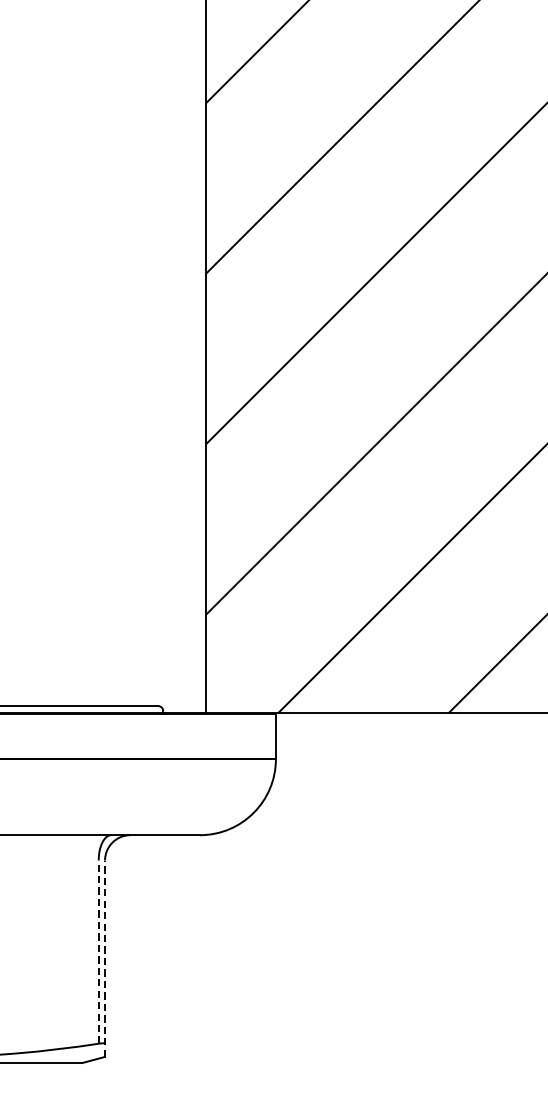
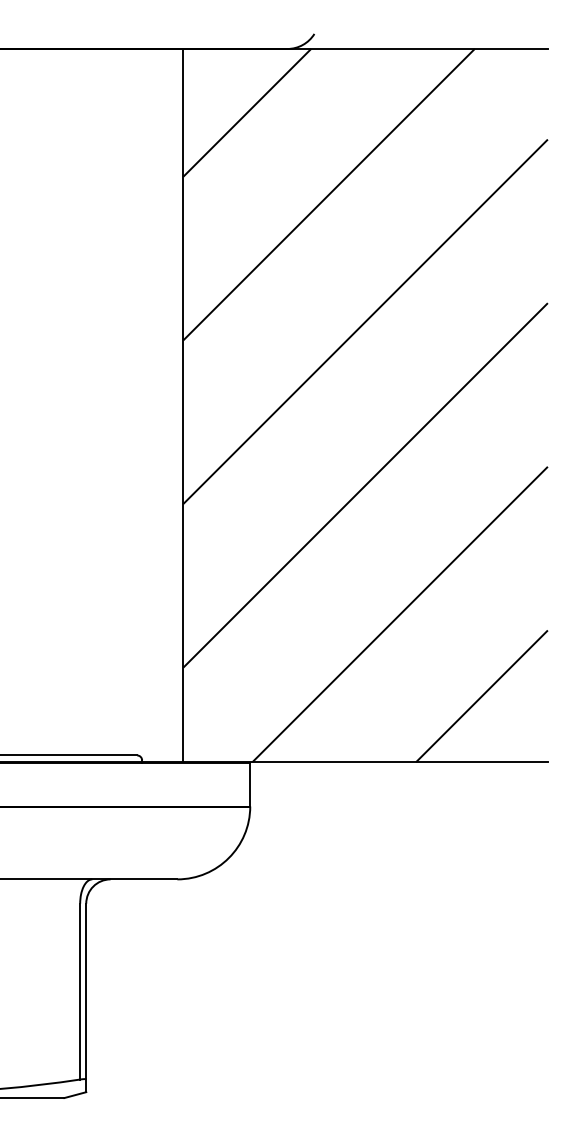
line: (99, 952) -> (80, 991), dashed -> solid
line: (105, 958) -> (86, 997), dashed -> solid

